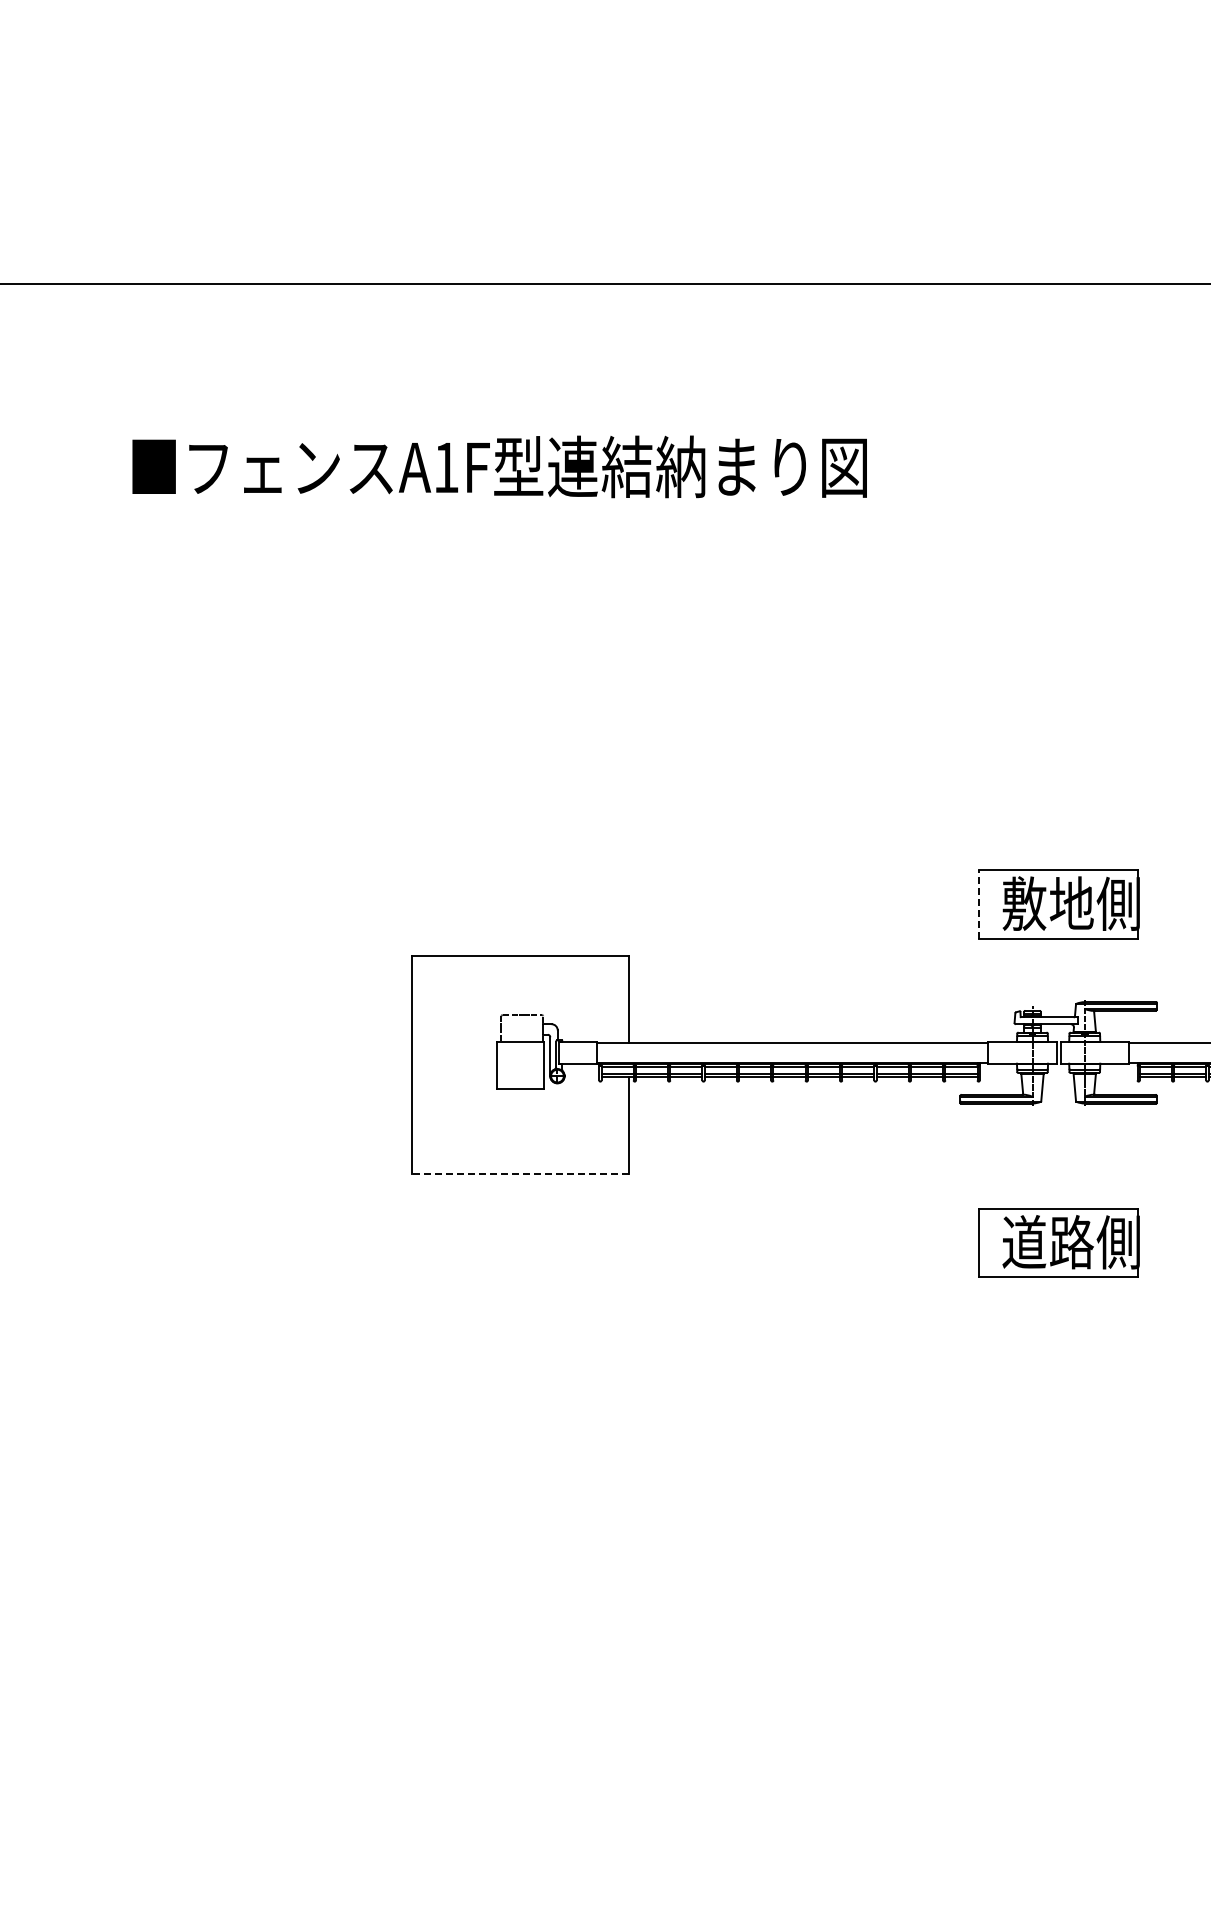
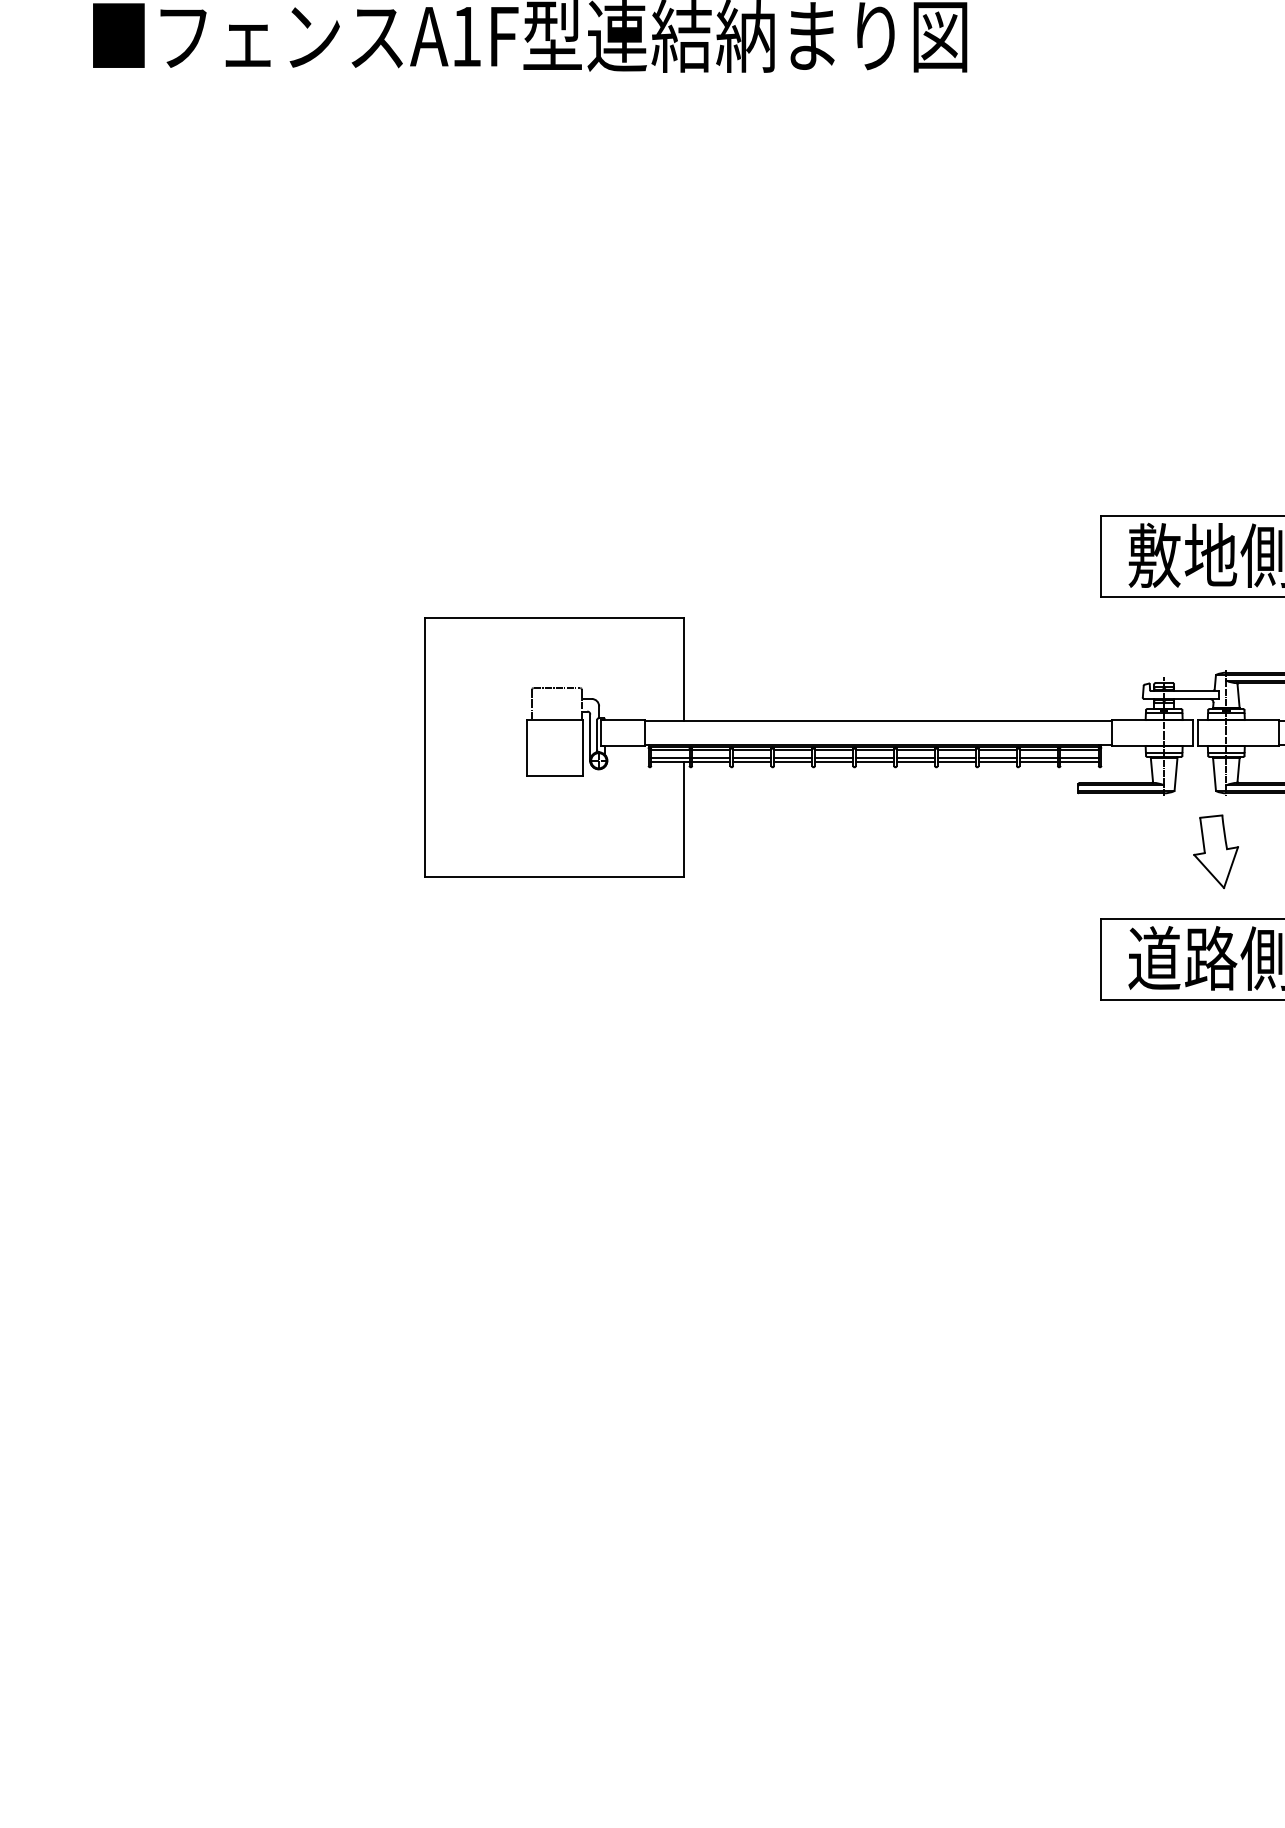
line: (979, 903) -> (1101, 555), dashed -> solid
part: (1075, 1152) -> (1215, 851), added
line: (520, 1174) -> (554, 877), dashed -> solid

